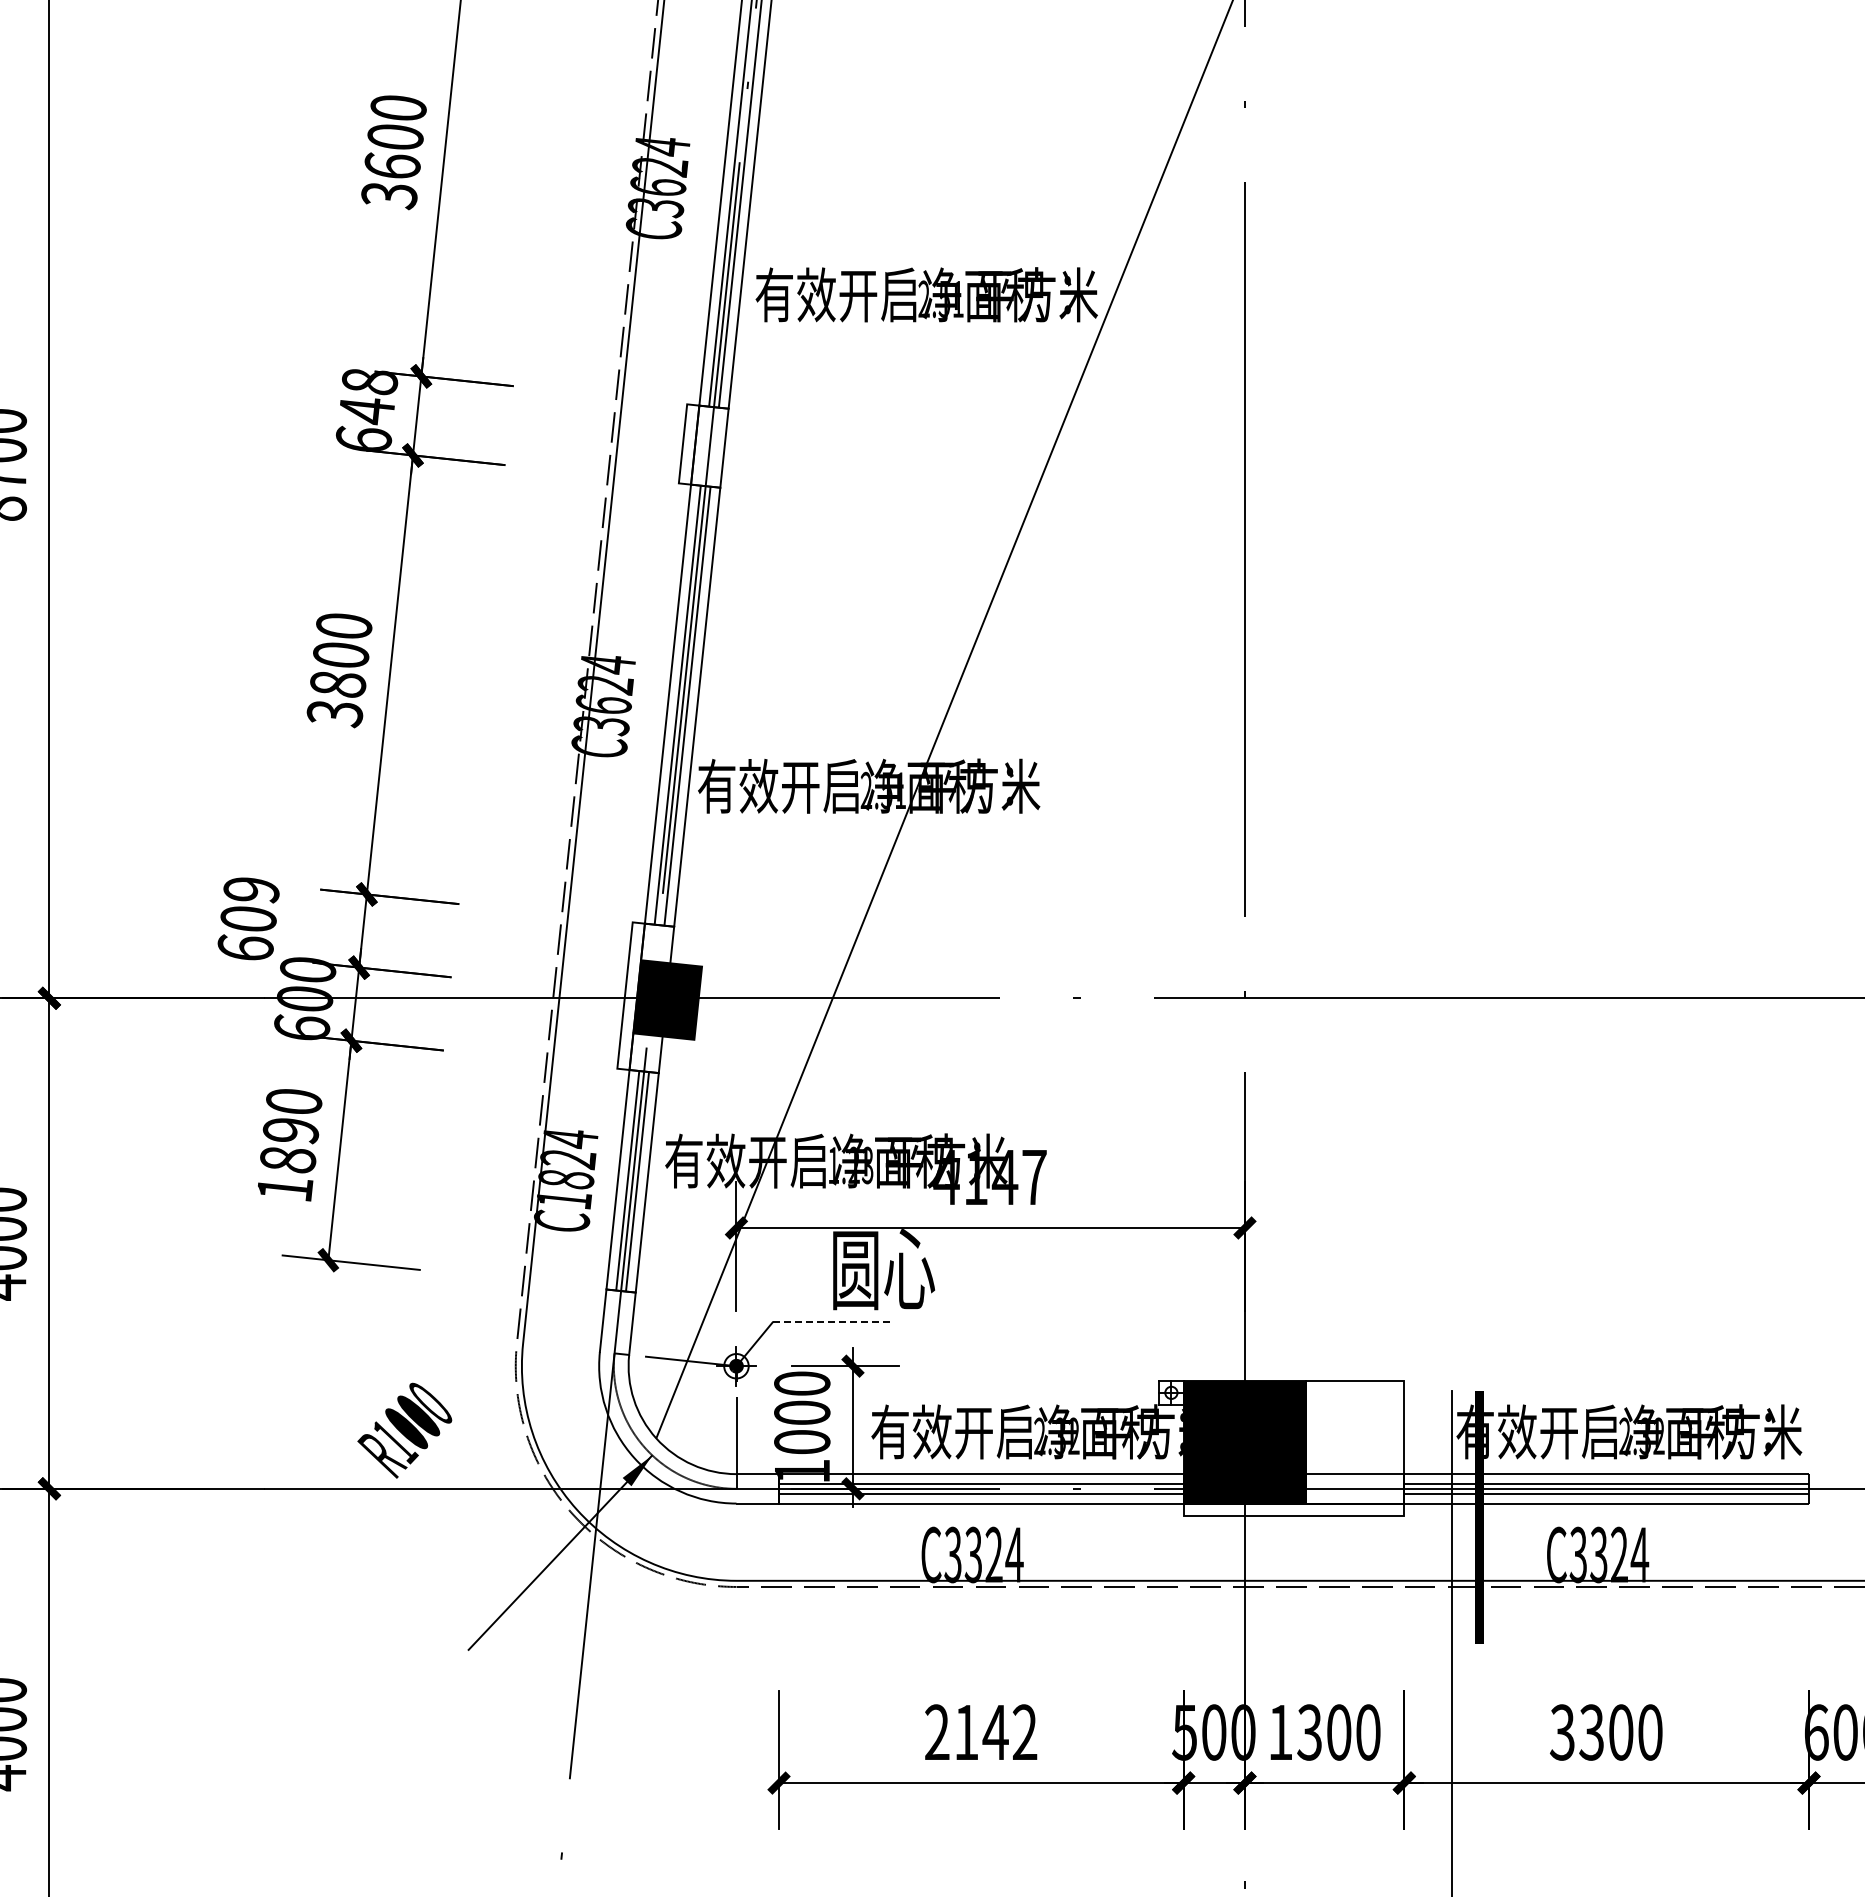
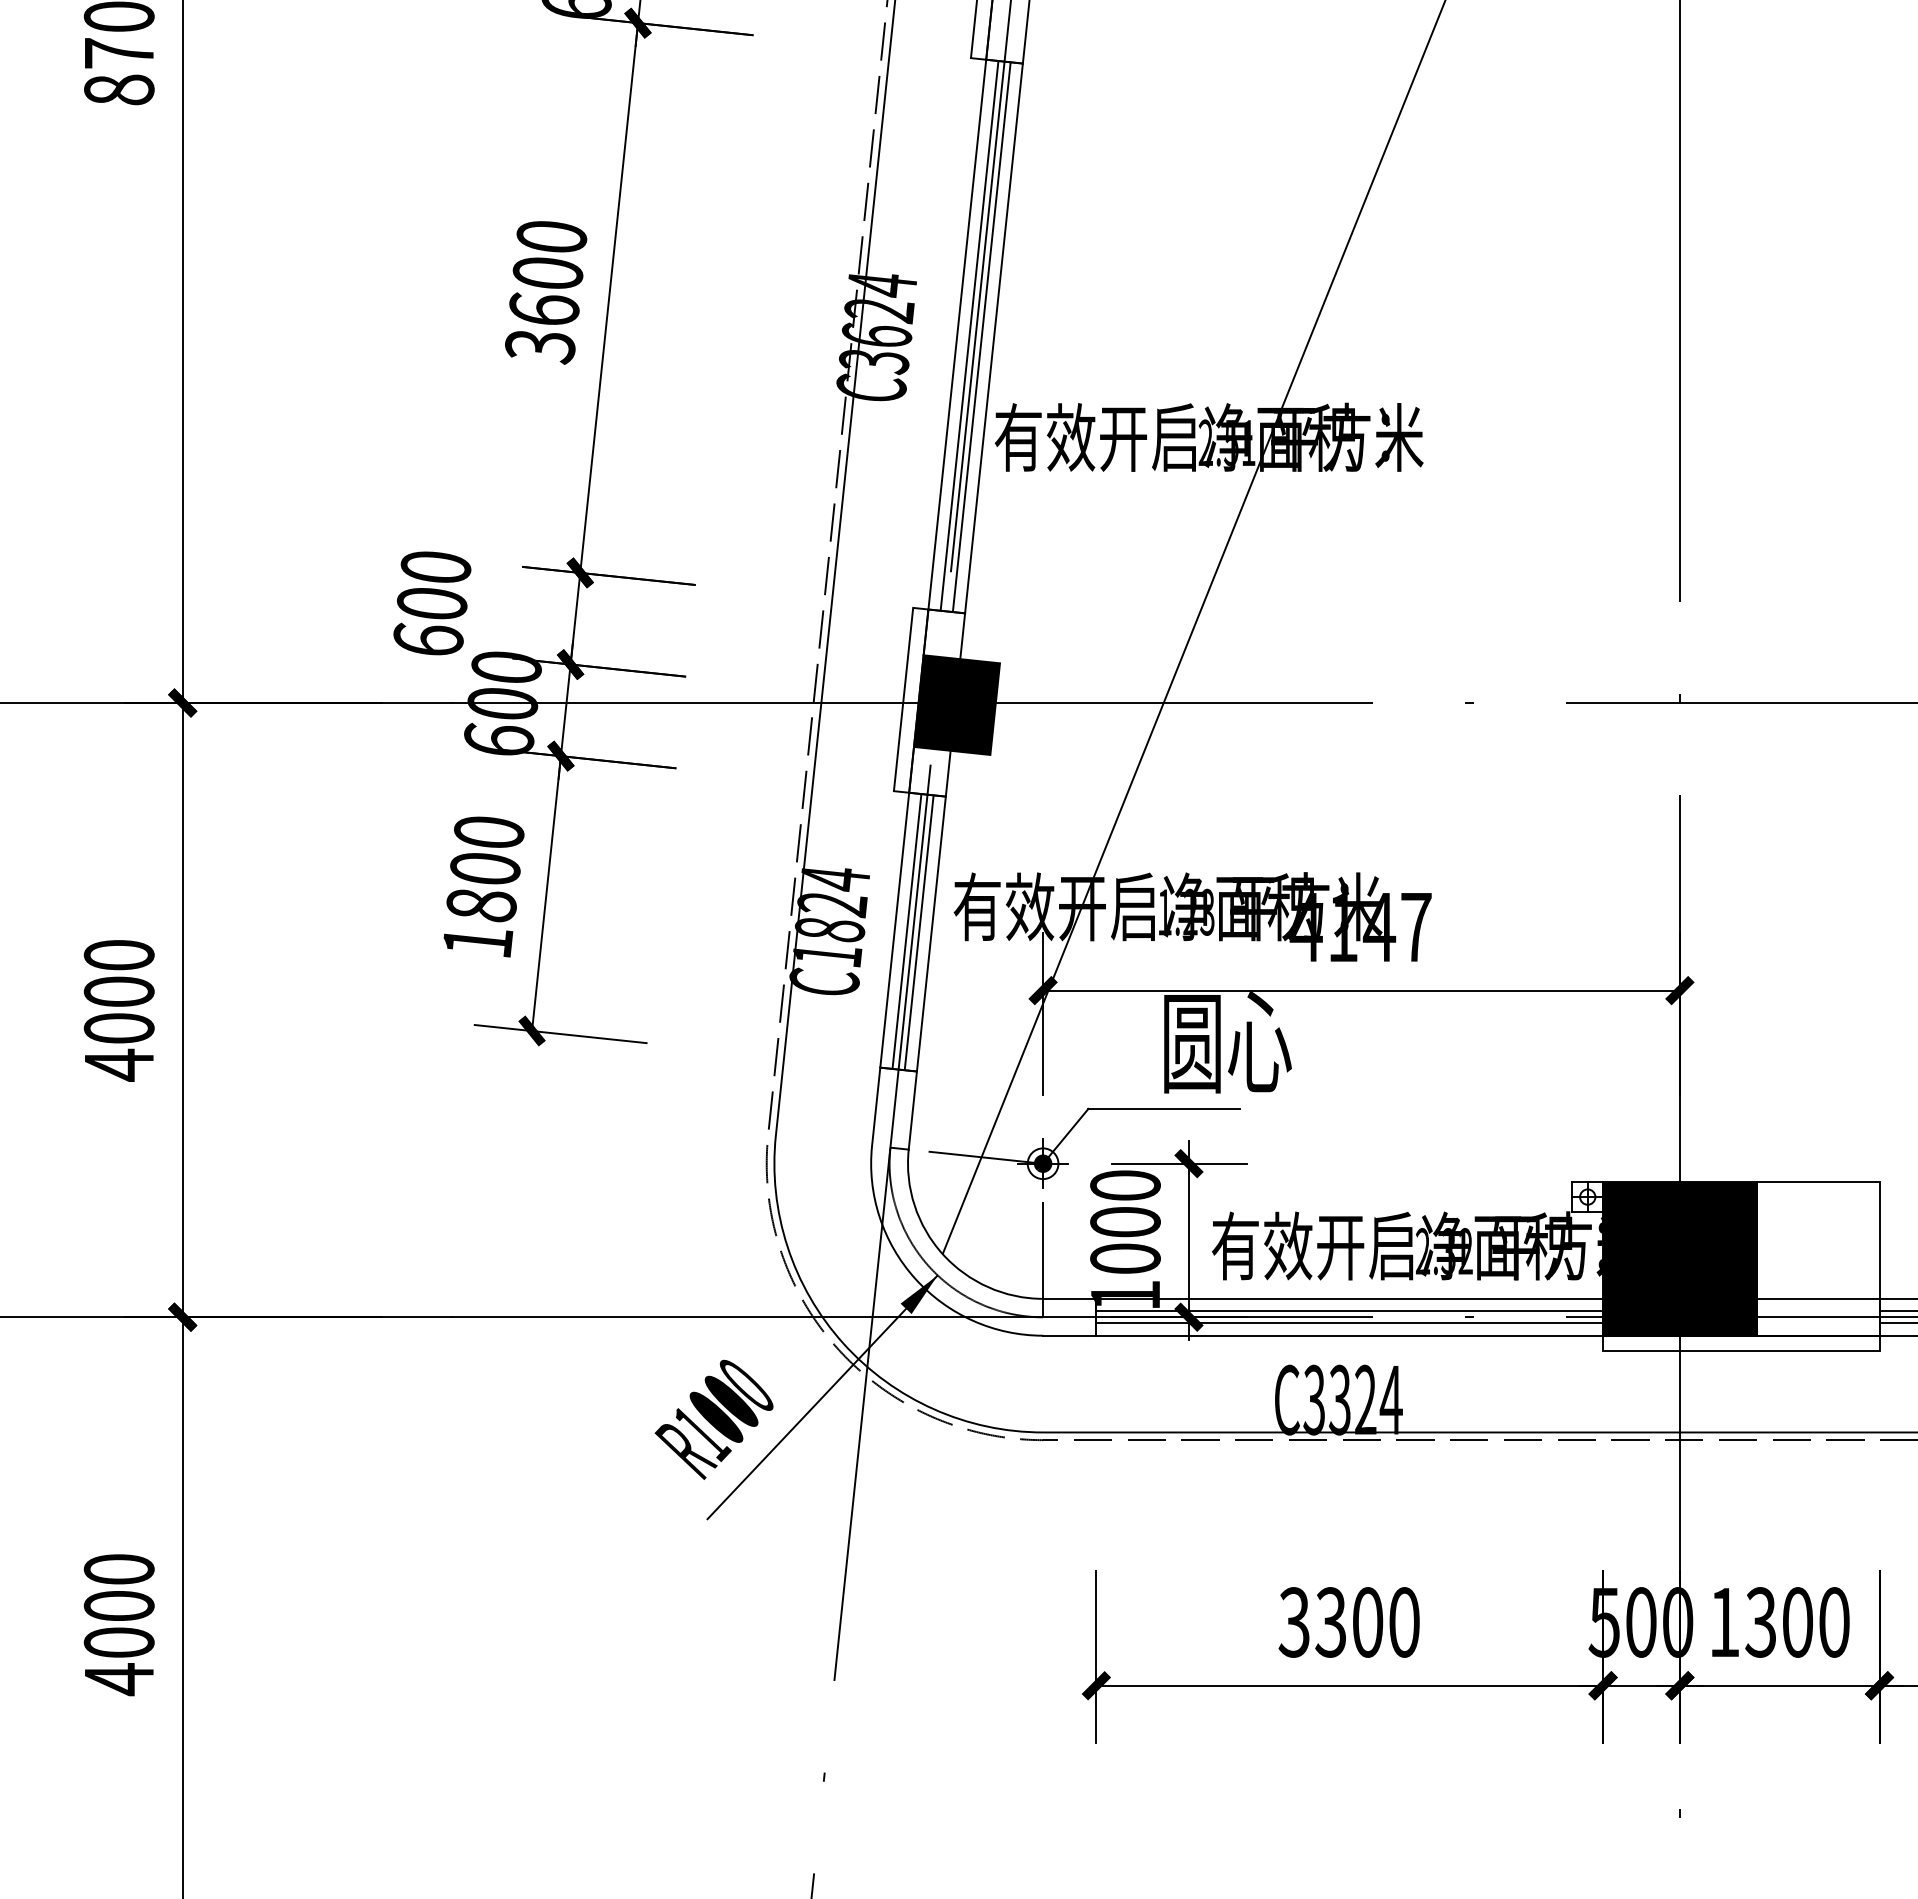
text: (338, 683) -> (544, 308), 3800 -> 3600
text: (251, 890) -> (435, 567), 609 -> 600
text: (290, 1131) -> (484, 869), 1890 -> 1800
line: (833, 1322) -> (1164, 1108), dashed -> solid
text: (404, 1430) -> (713, 1419), moved
text: (980, 1732) -> (1348, 1622), 2142 -> 3300

